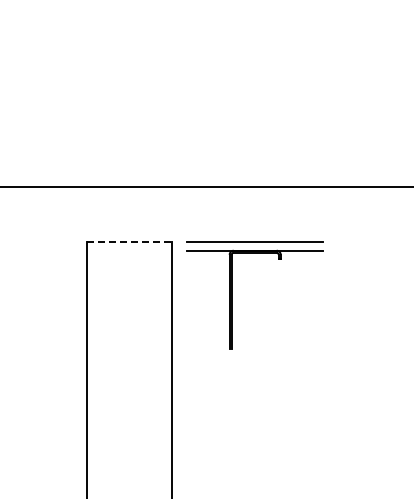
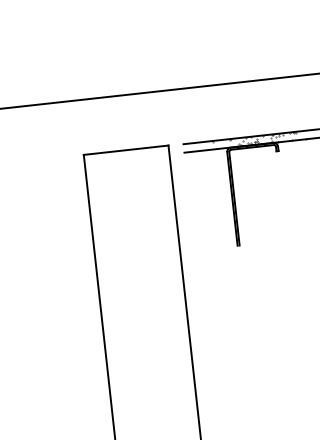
line: (129, 241) -> (126, 150), dashed -> solid
hatch: (263, 246) -> (259, 140), added

